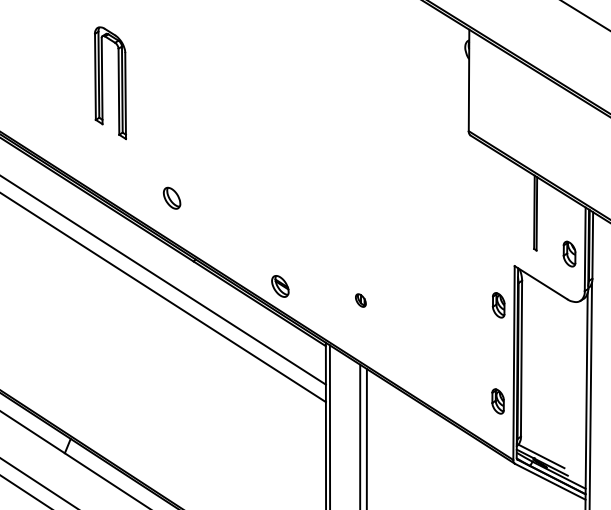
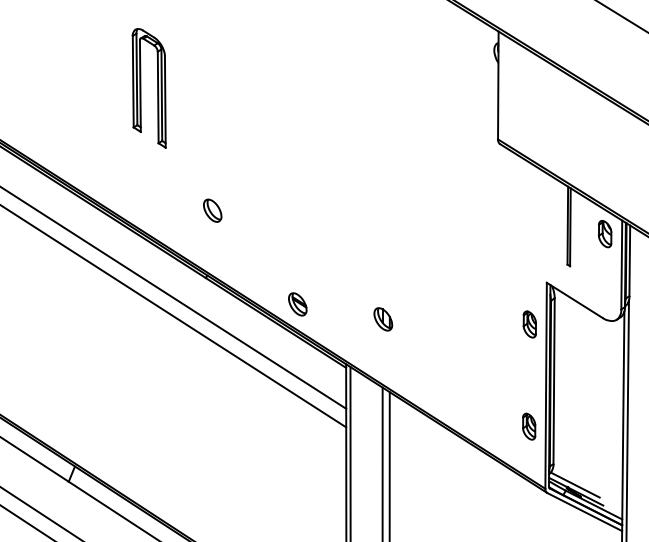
part: (103, 83) -> (141, 88), moved
part: (171, 198) -> (212, 210), moved
part: (568, 254) -> (604, 234), moved
part: (361, 300) -> (383, 319), size x1.67

